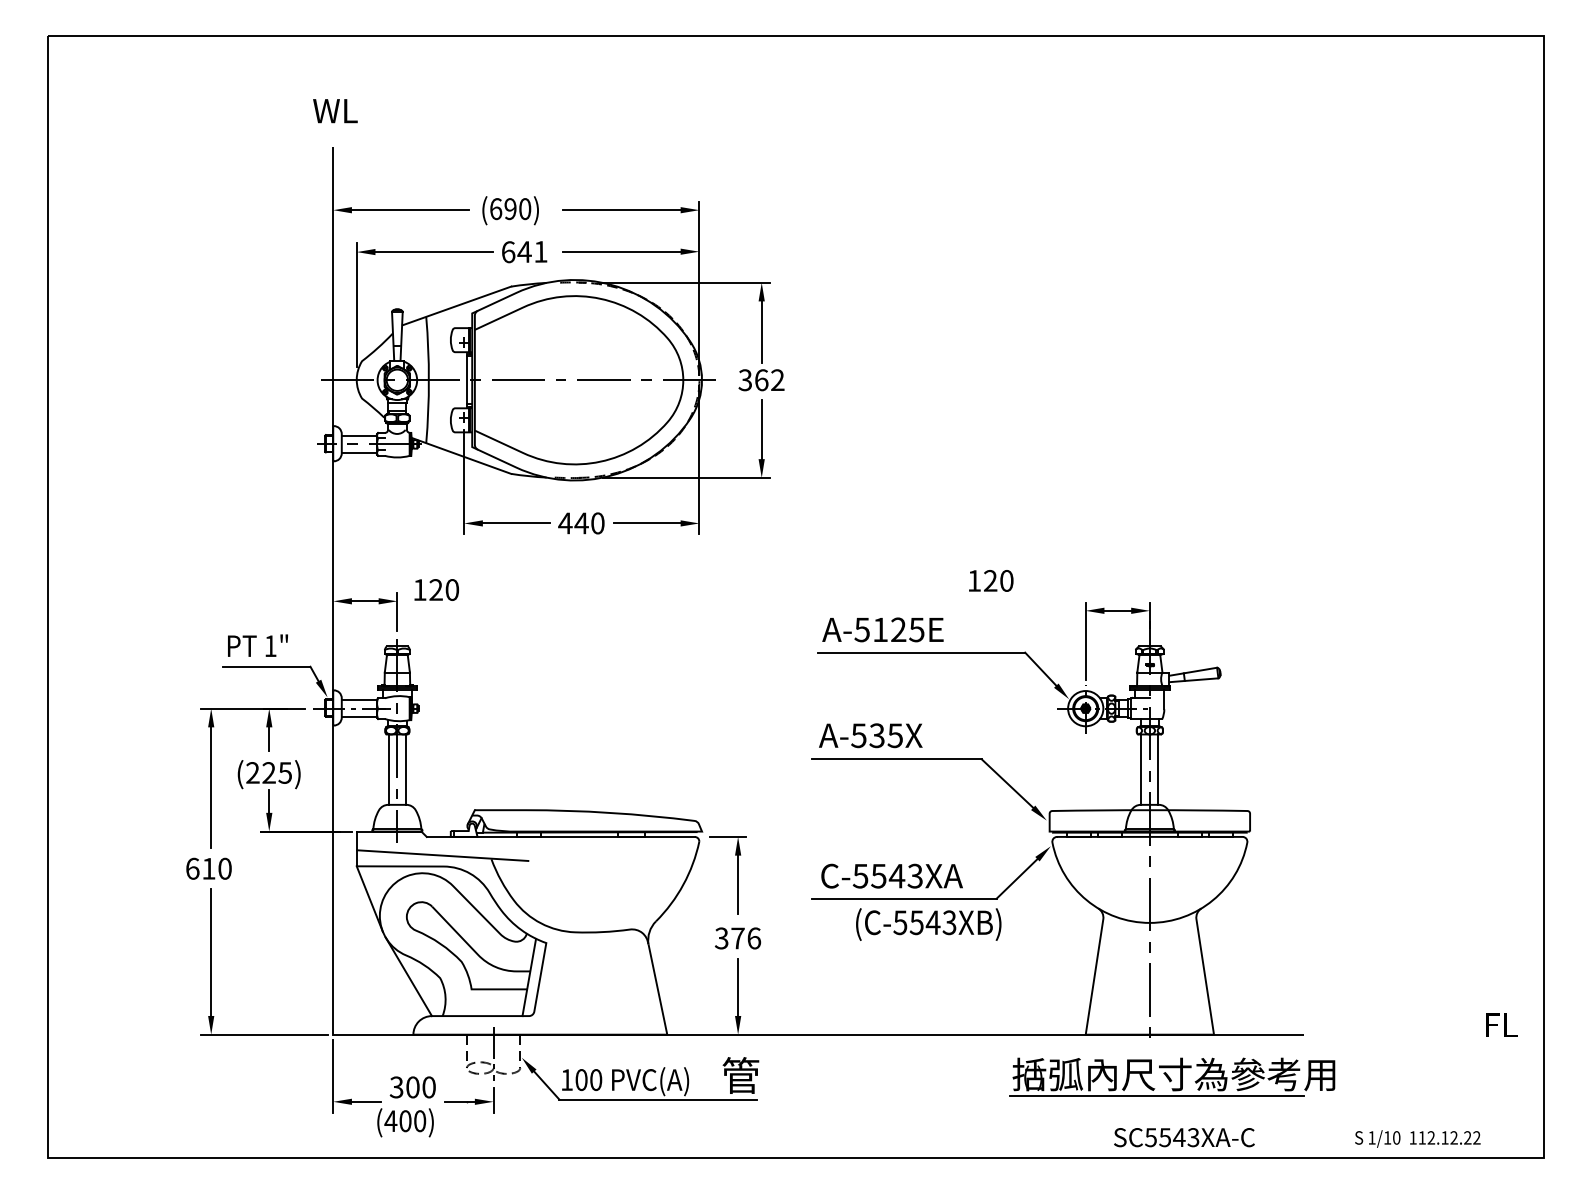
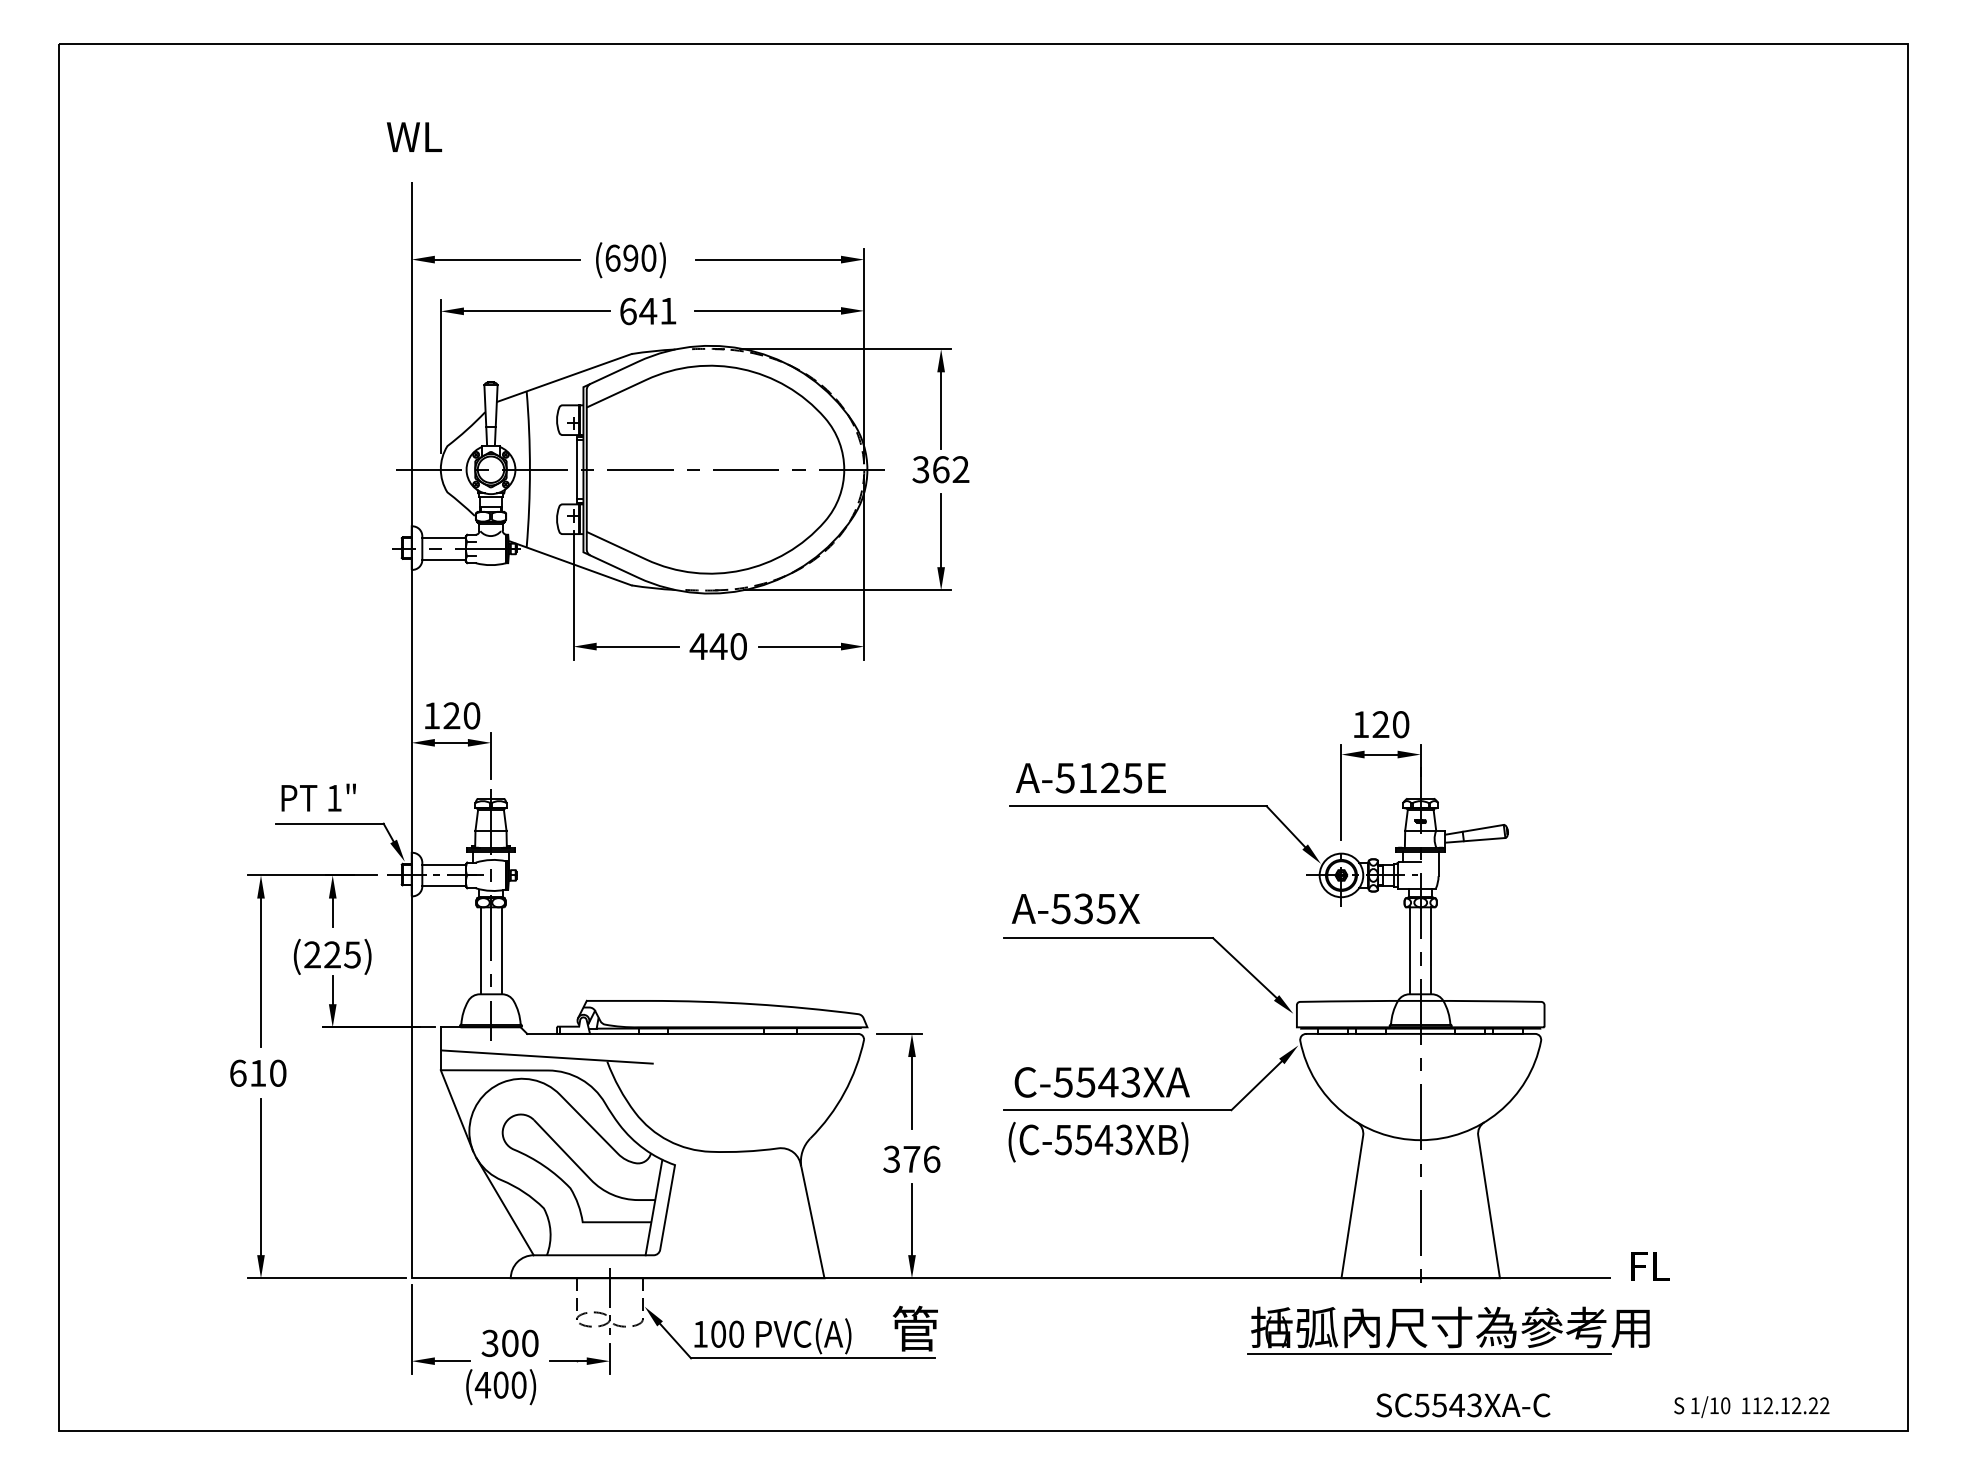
text: (991, 580) -> (1381, 724), moved
text: (436, 589) -> (452, 715), moved
text: (928, 924) -> (1098, 1142), moved
text: (1501, 1025) -> (1650, 1266), moved

